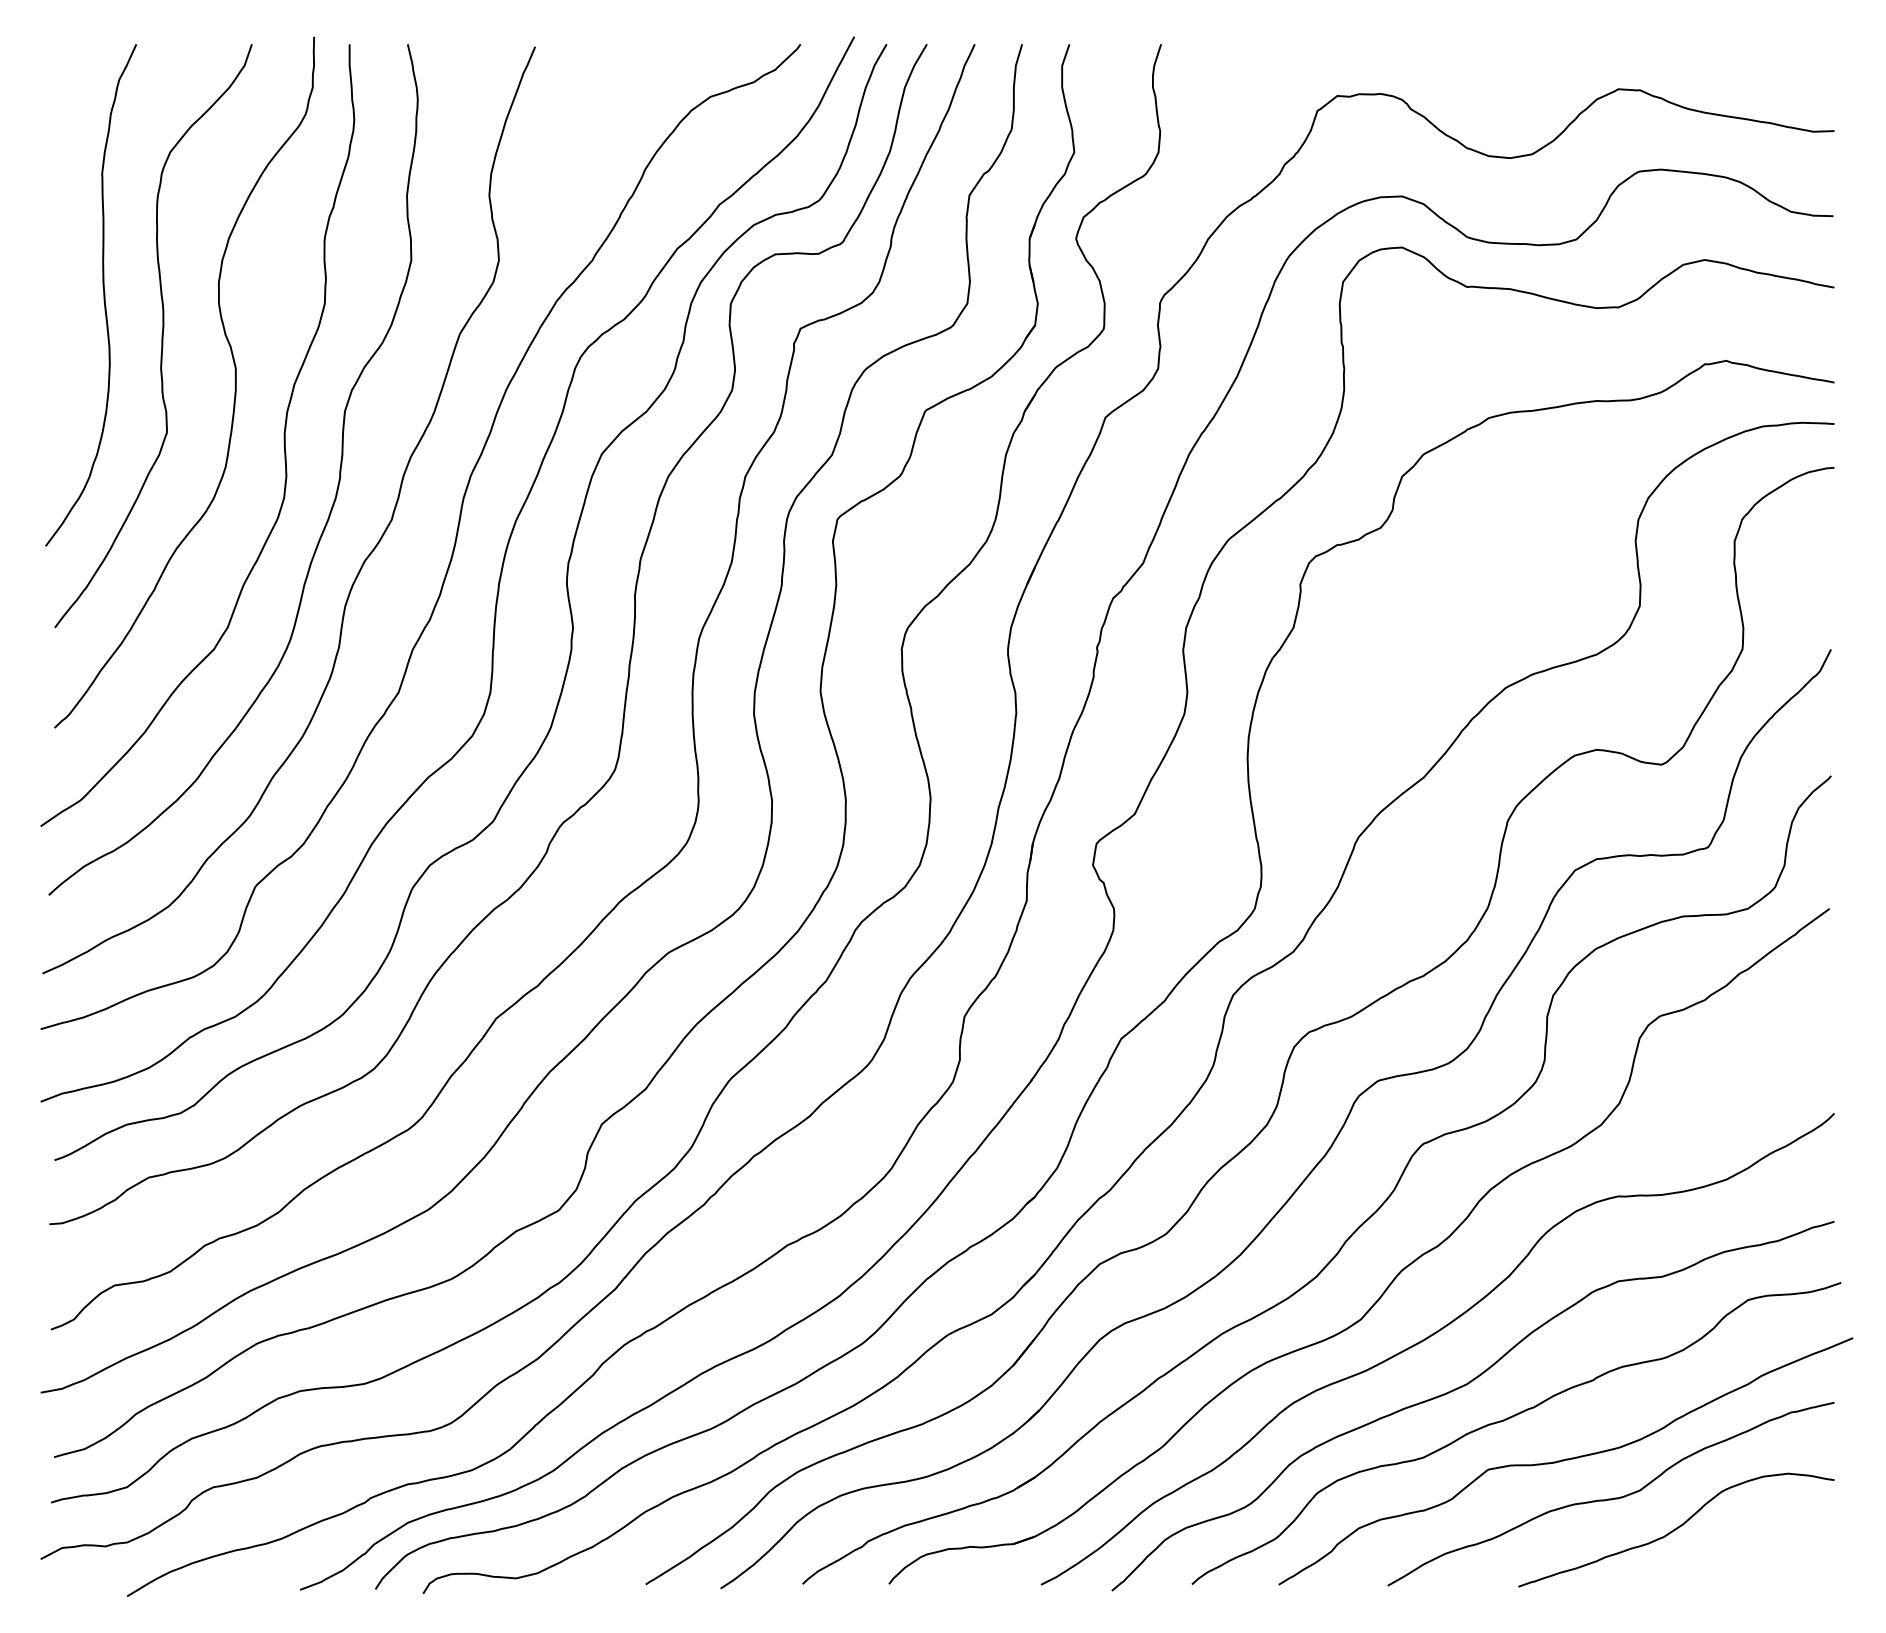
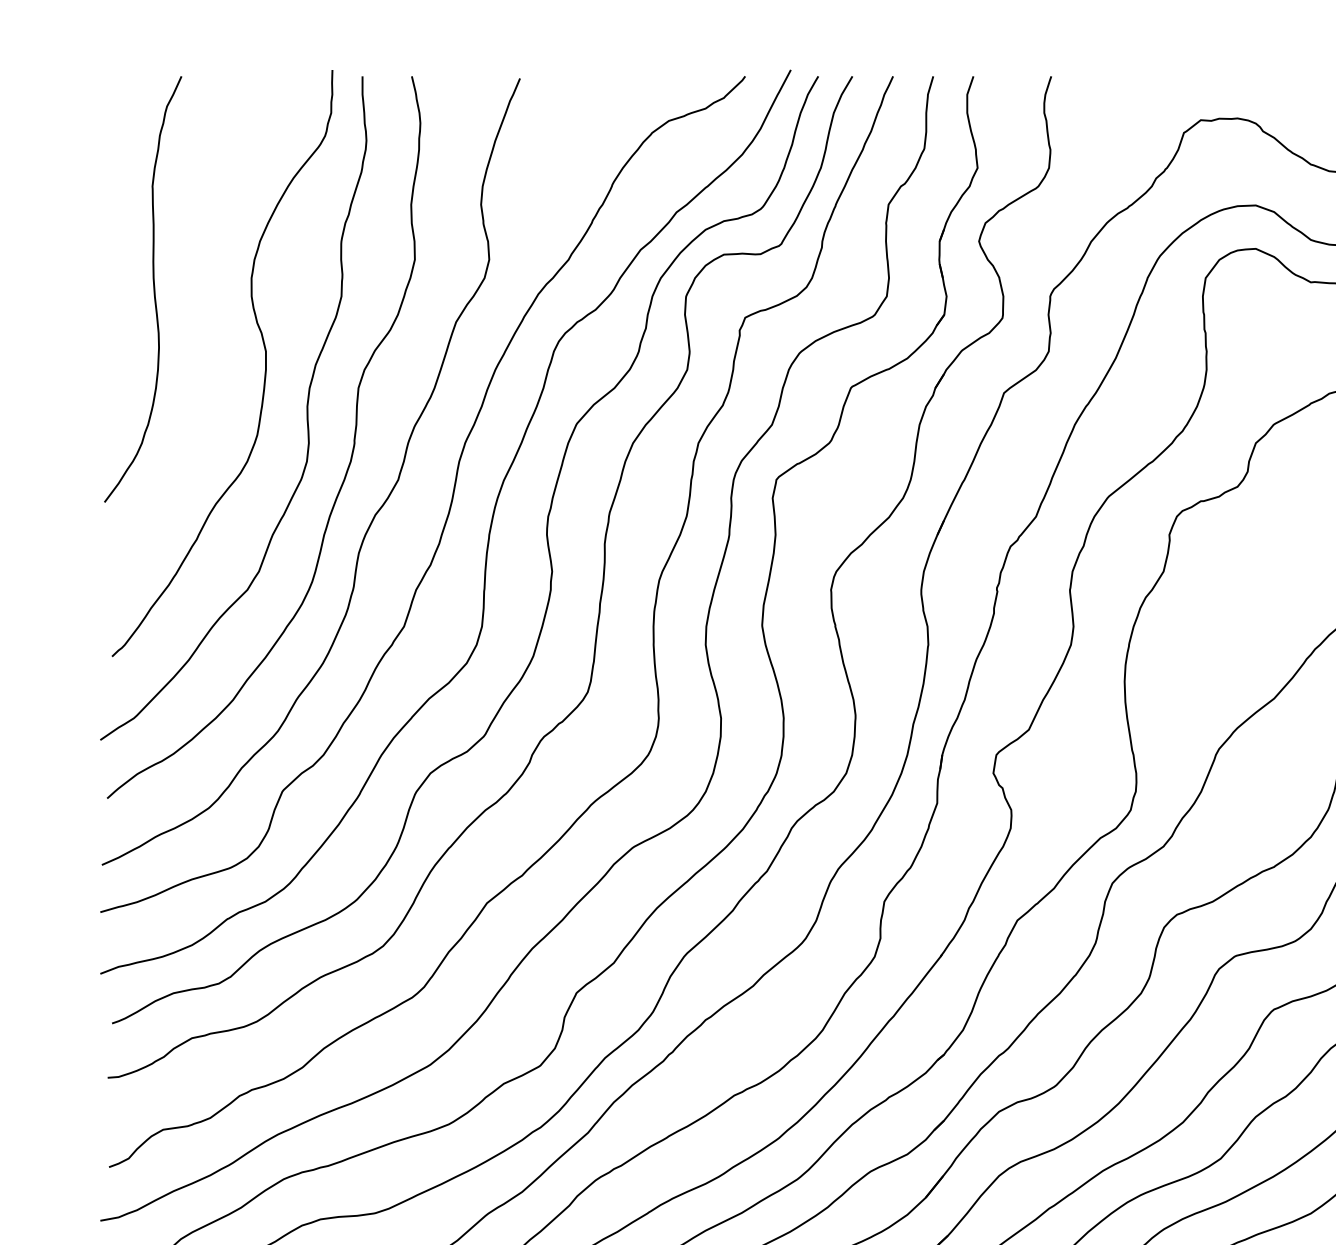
curve: (161, 336) -> (202, 324), removed

